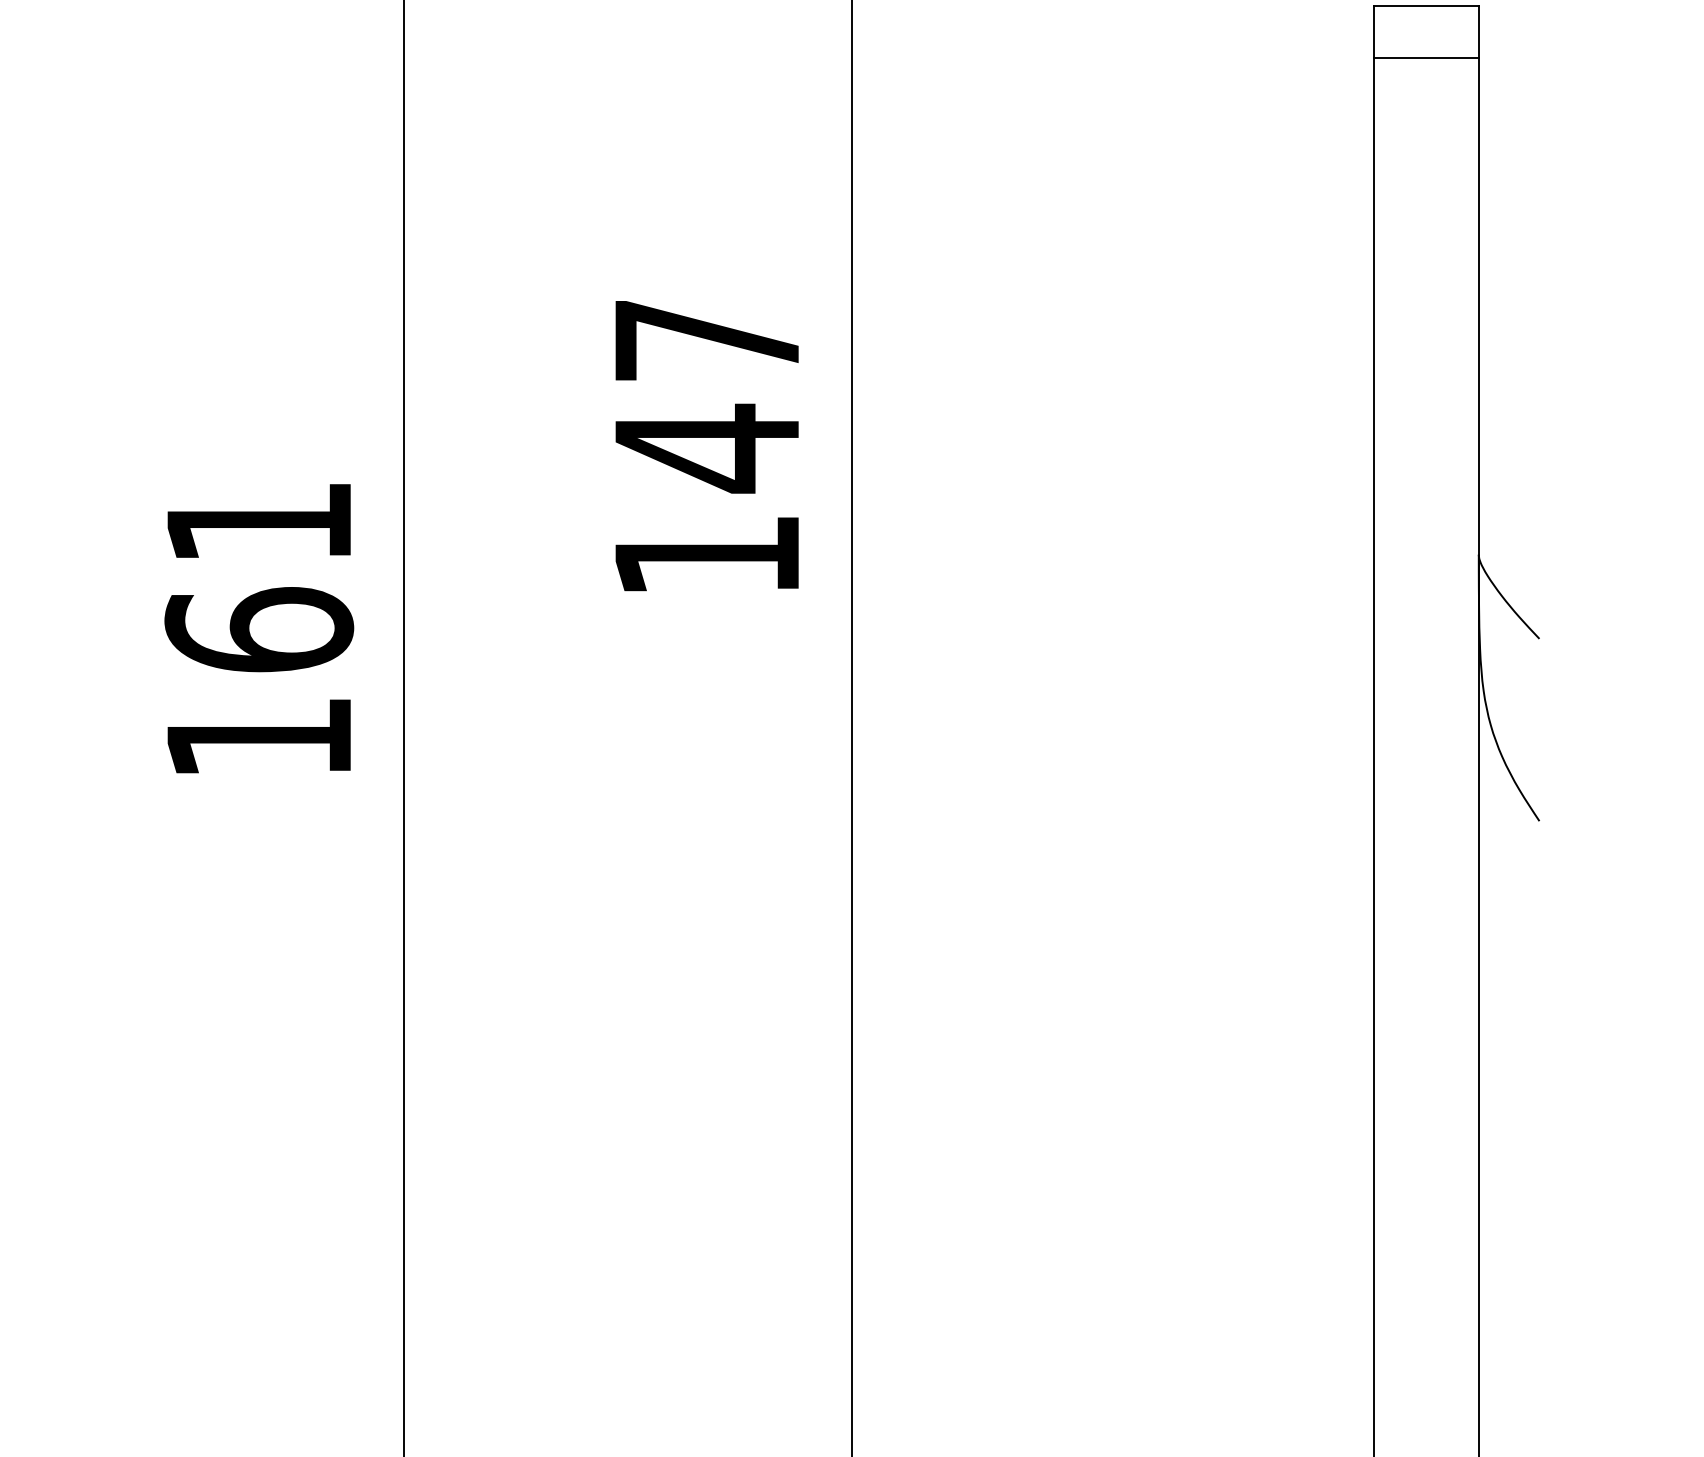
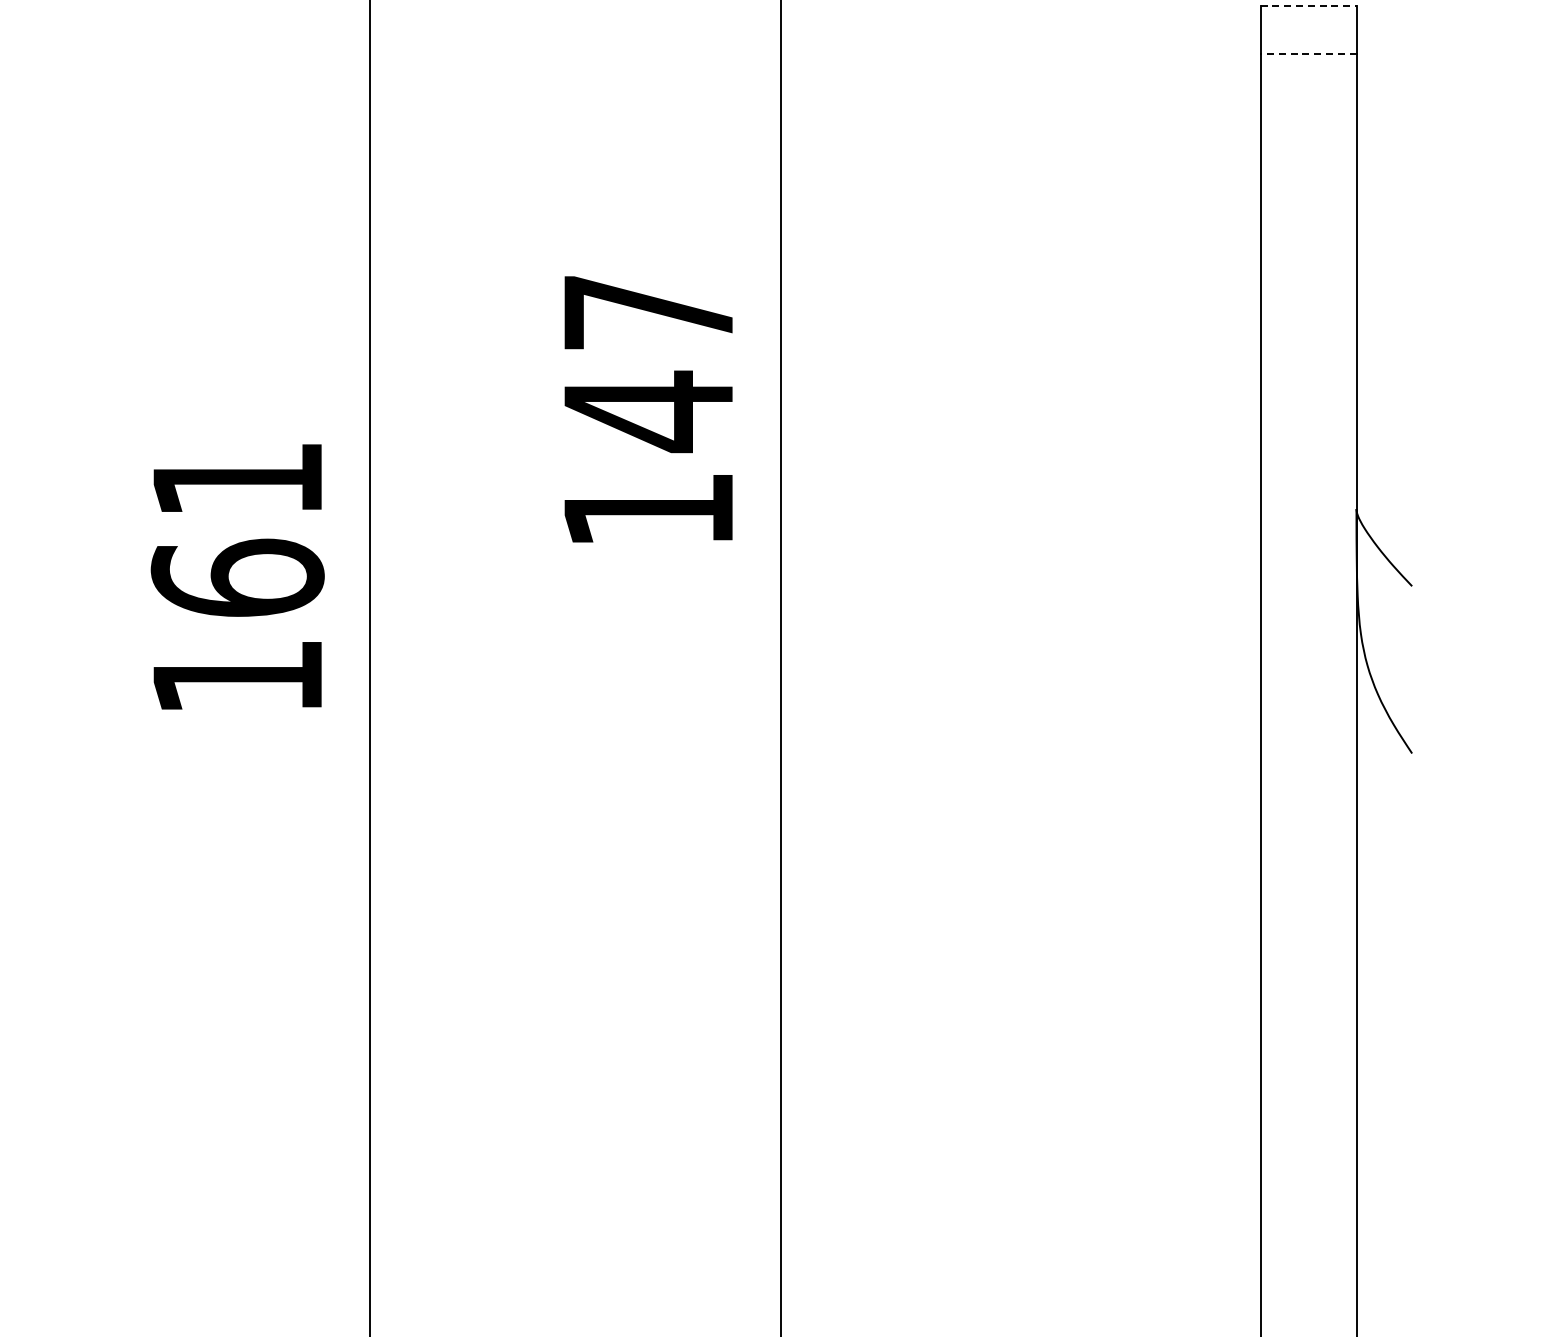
line: (1426, 5) -> (1308, 5), solid -> dashed
line: (1426, 58) -> (1308, 53), solid -> dashed

